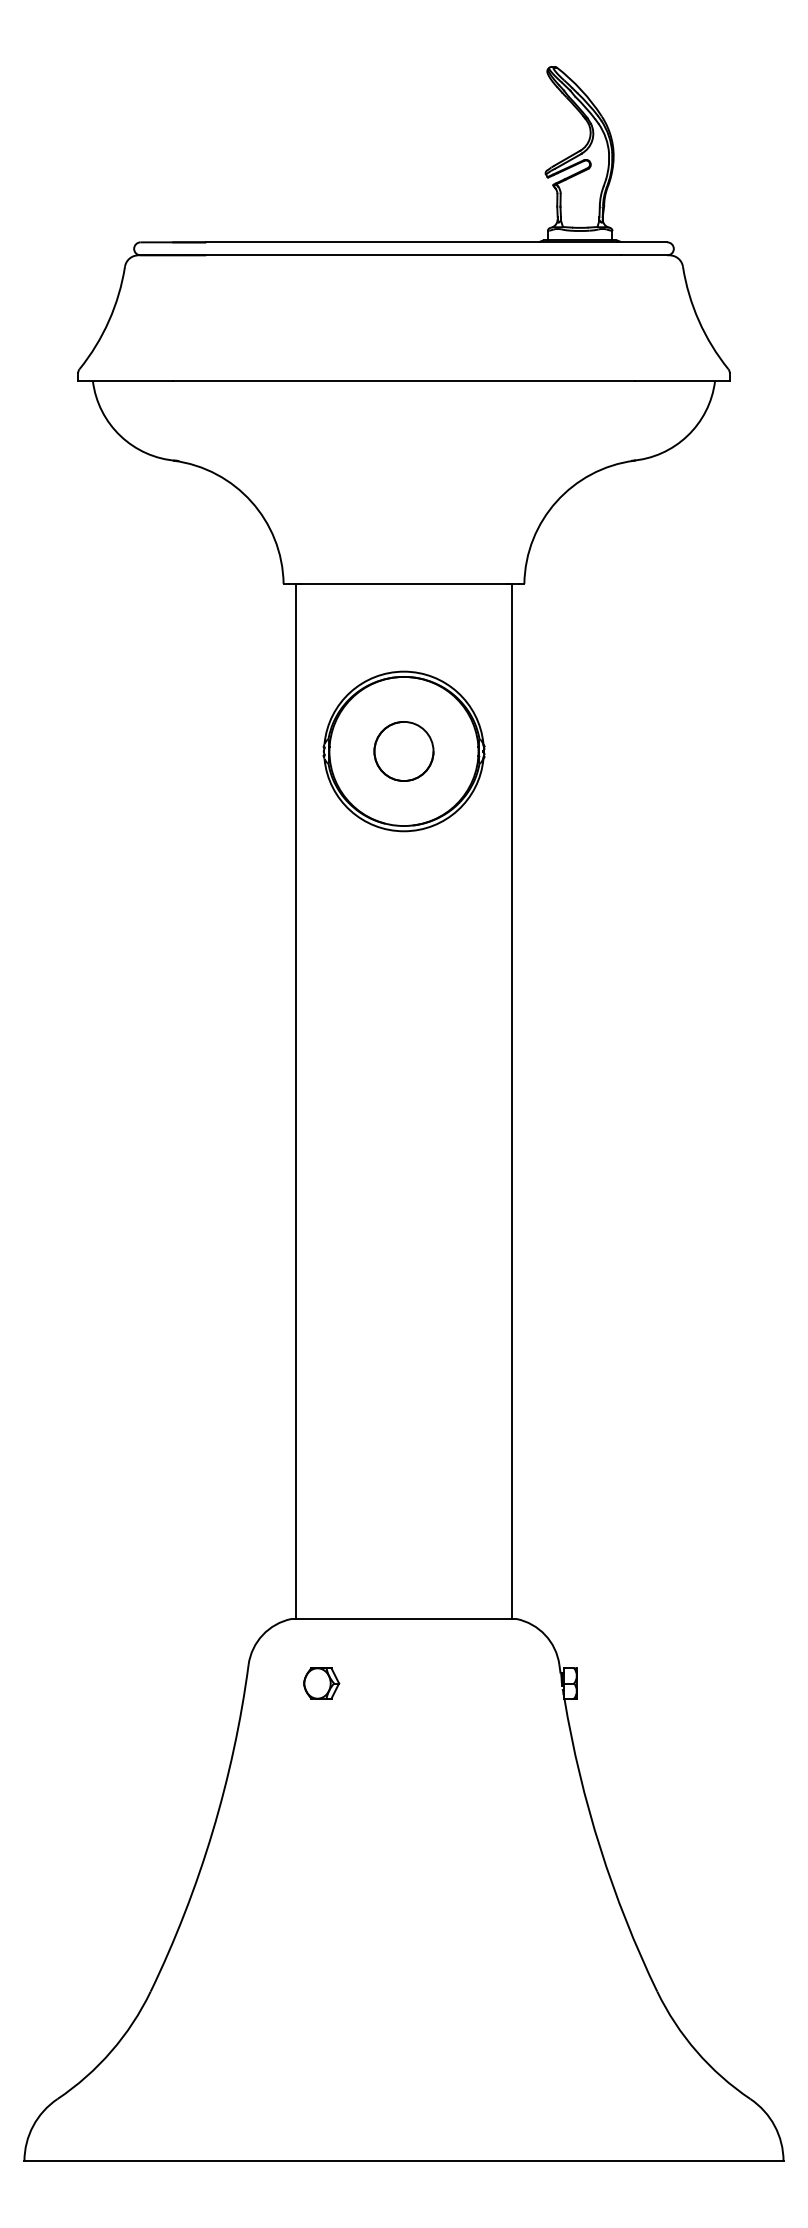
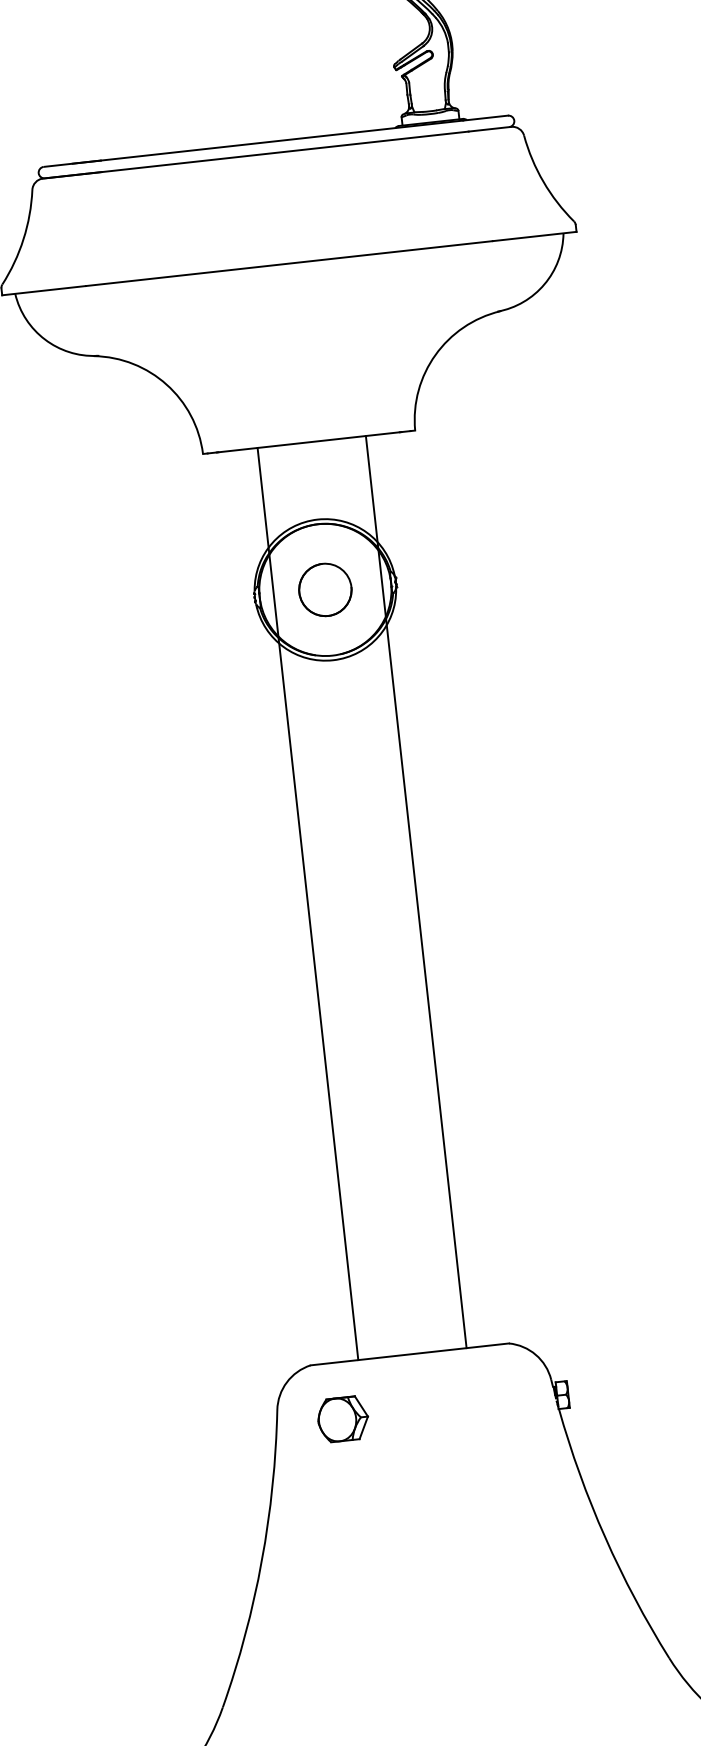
line: (295, 1100) -> (307, 903), moved
line: (512, 1100) -> (416, 891), moved
part: (321, 1683) -> (343, 1419), size x1.6

